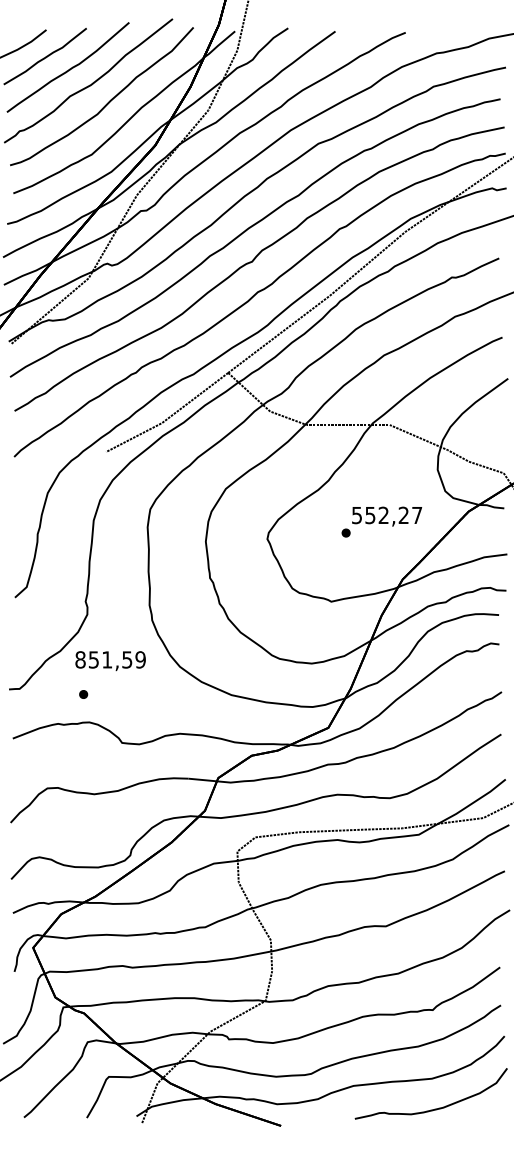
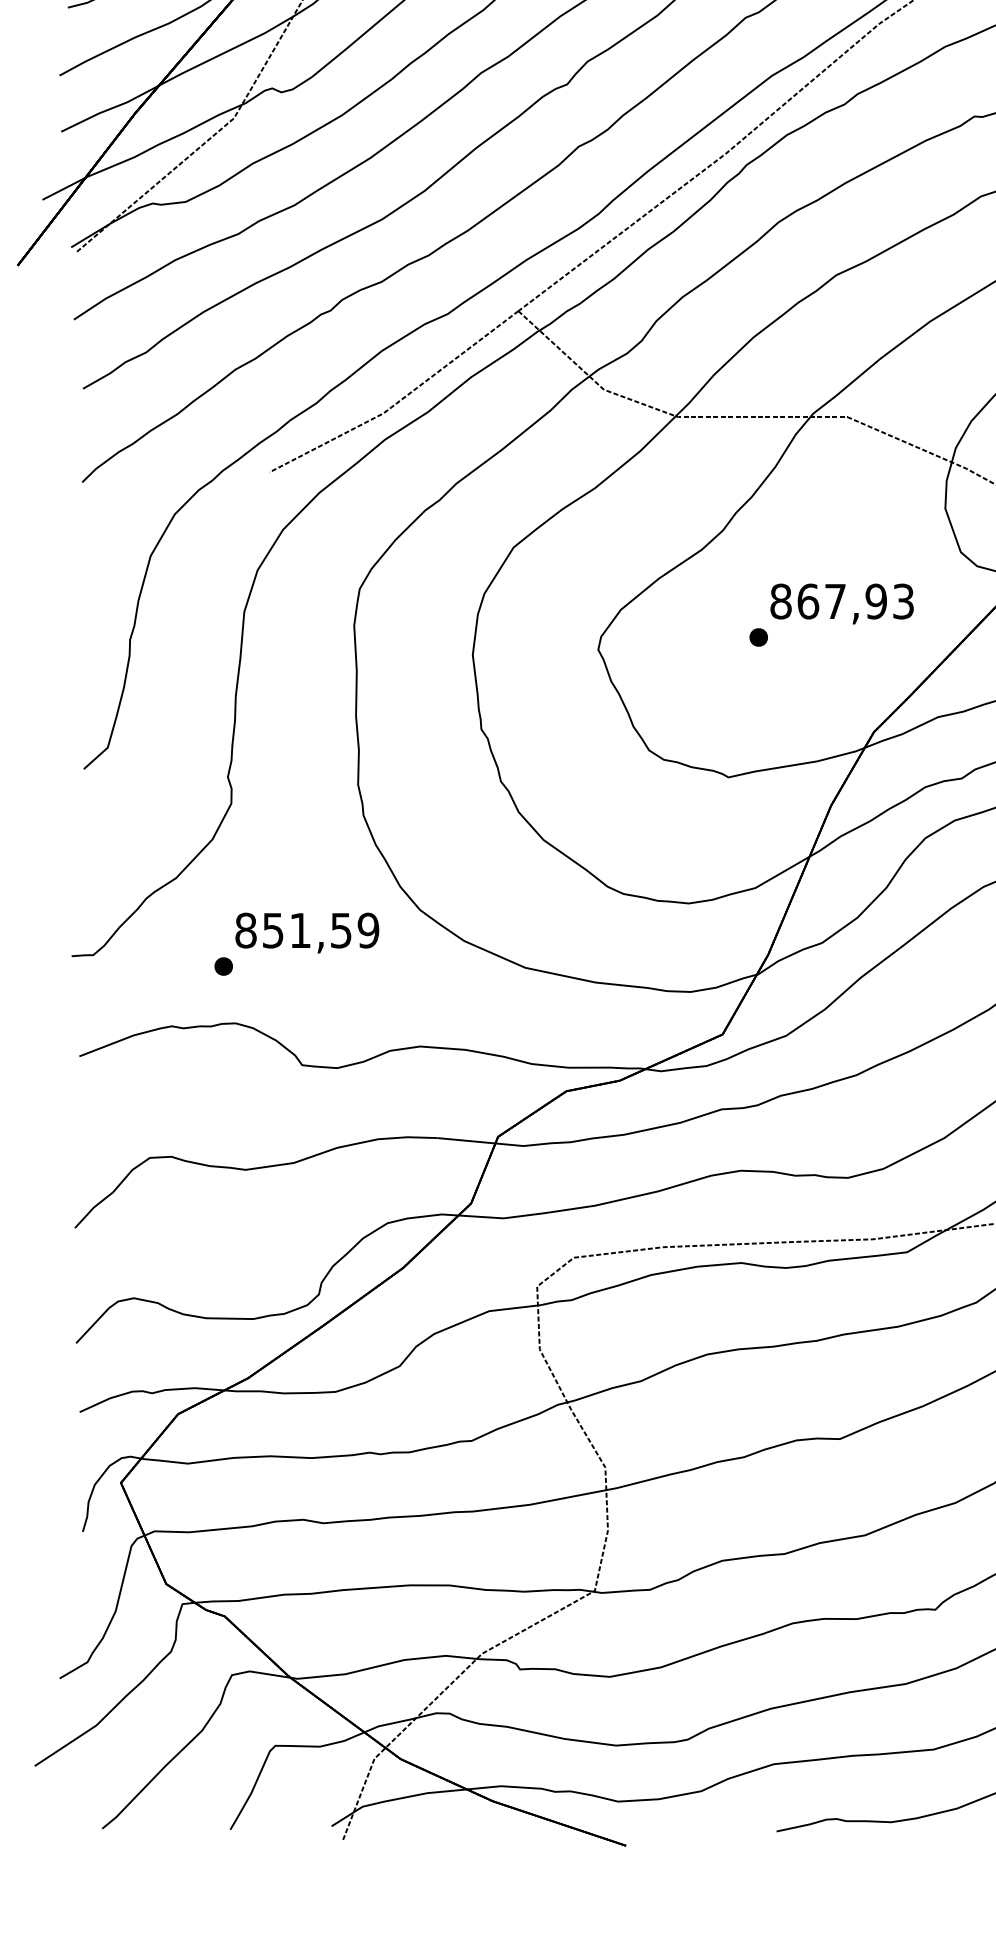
text: (386, 515) -> (841, 601), 552,27 -> 867,93
text: (110, 661) -> (307, 933), moved

